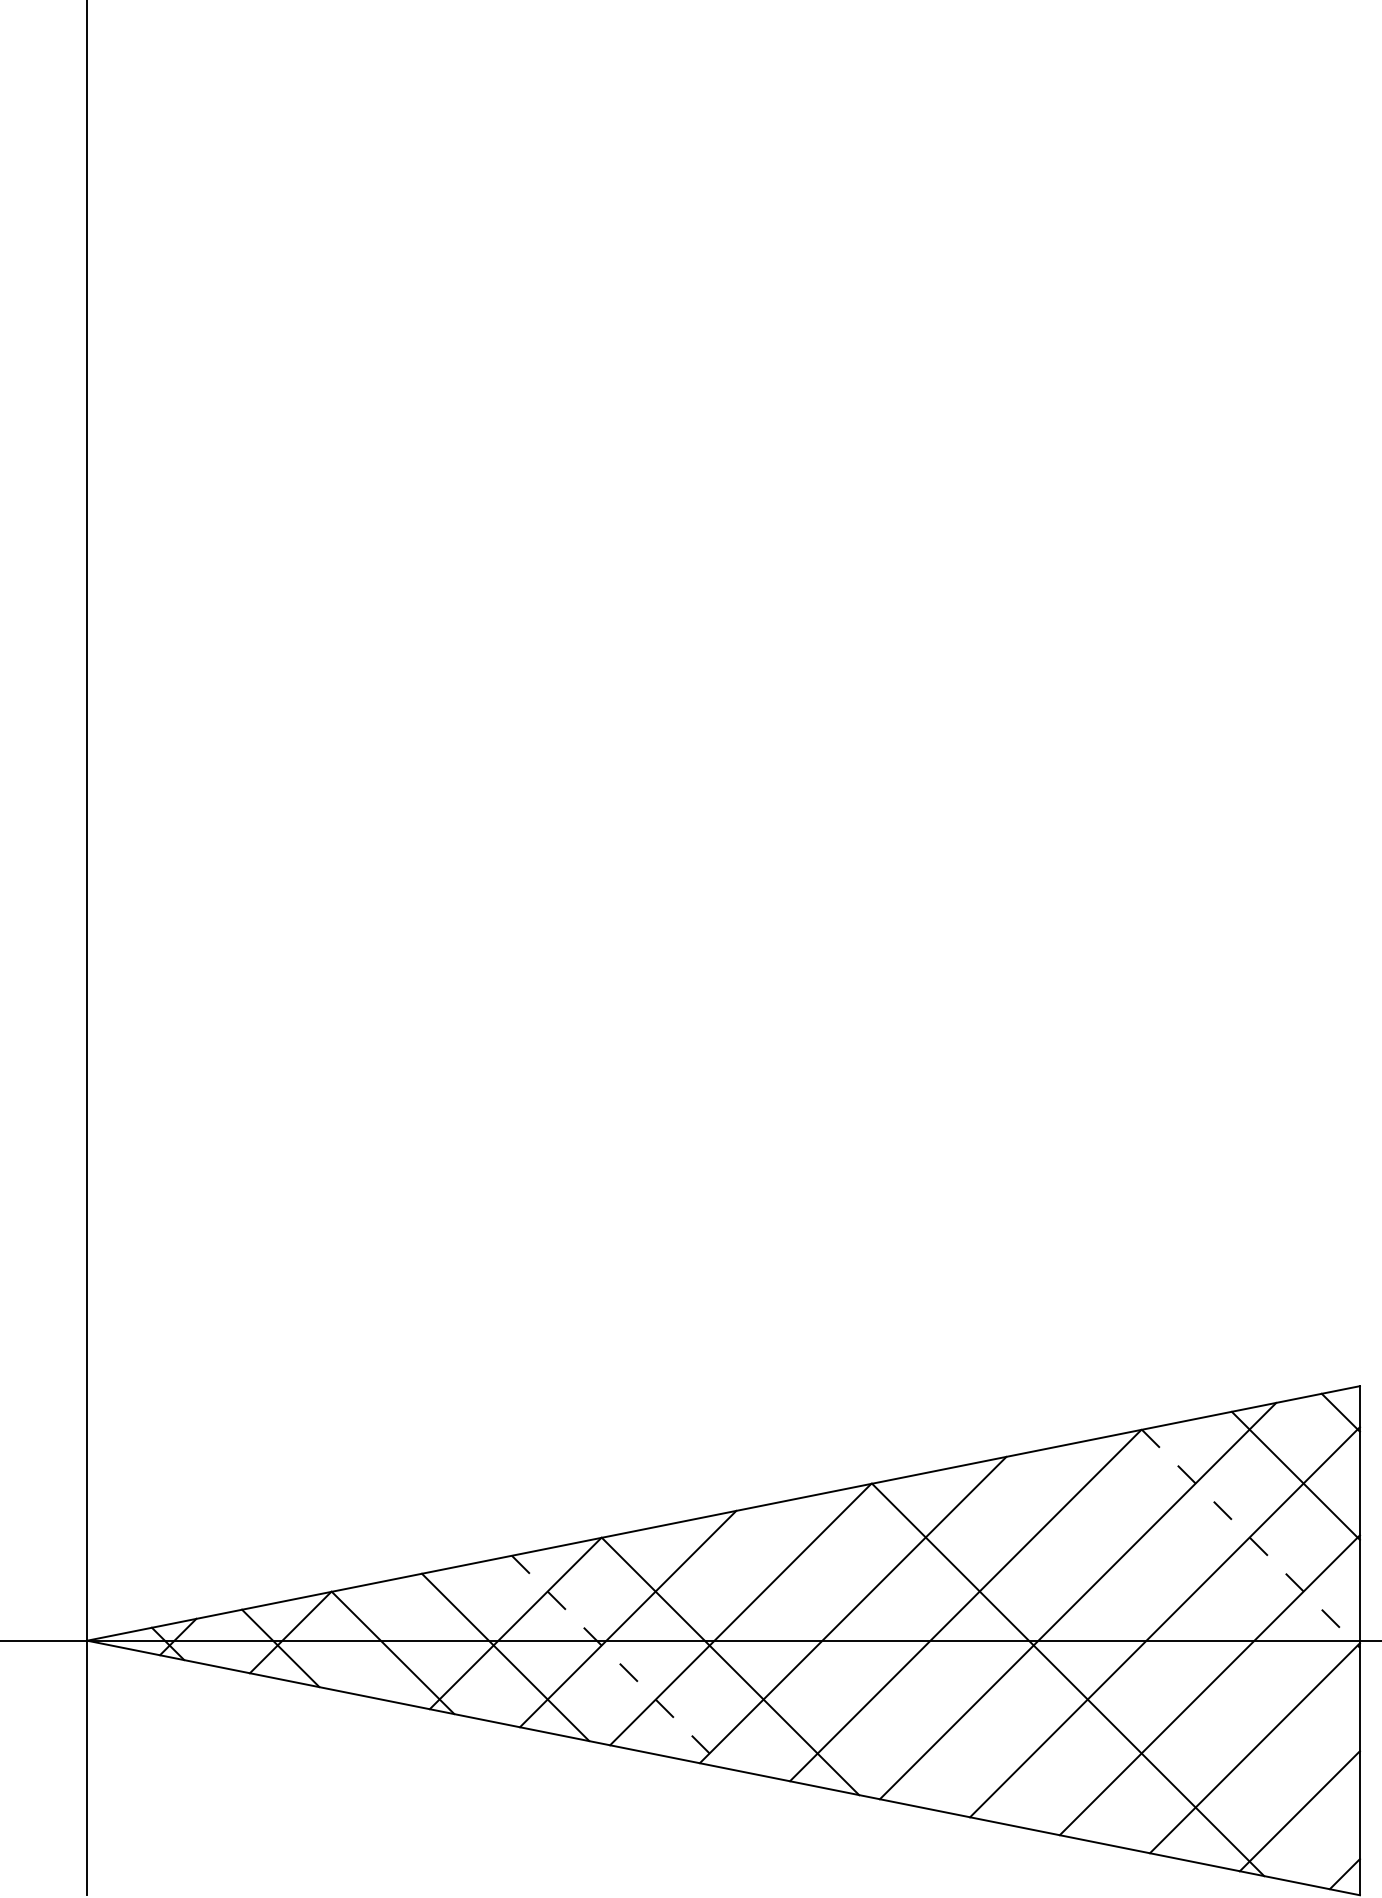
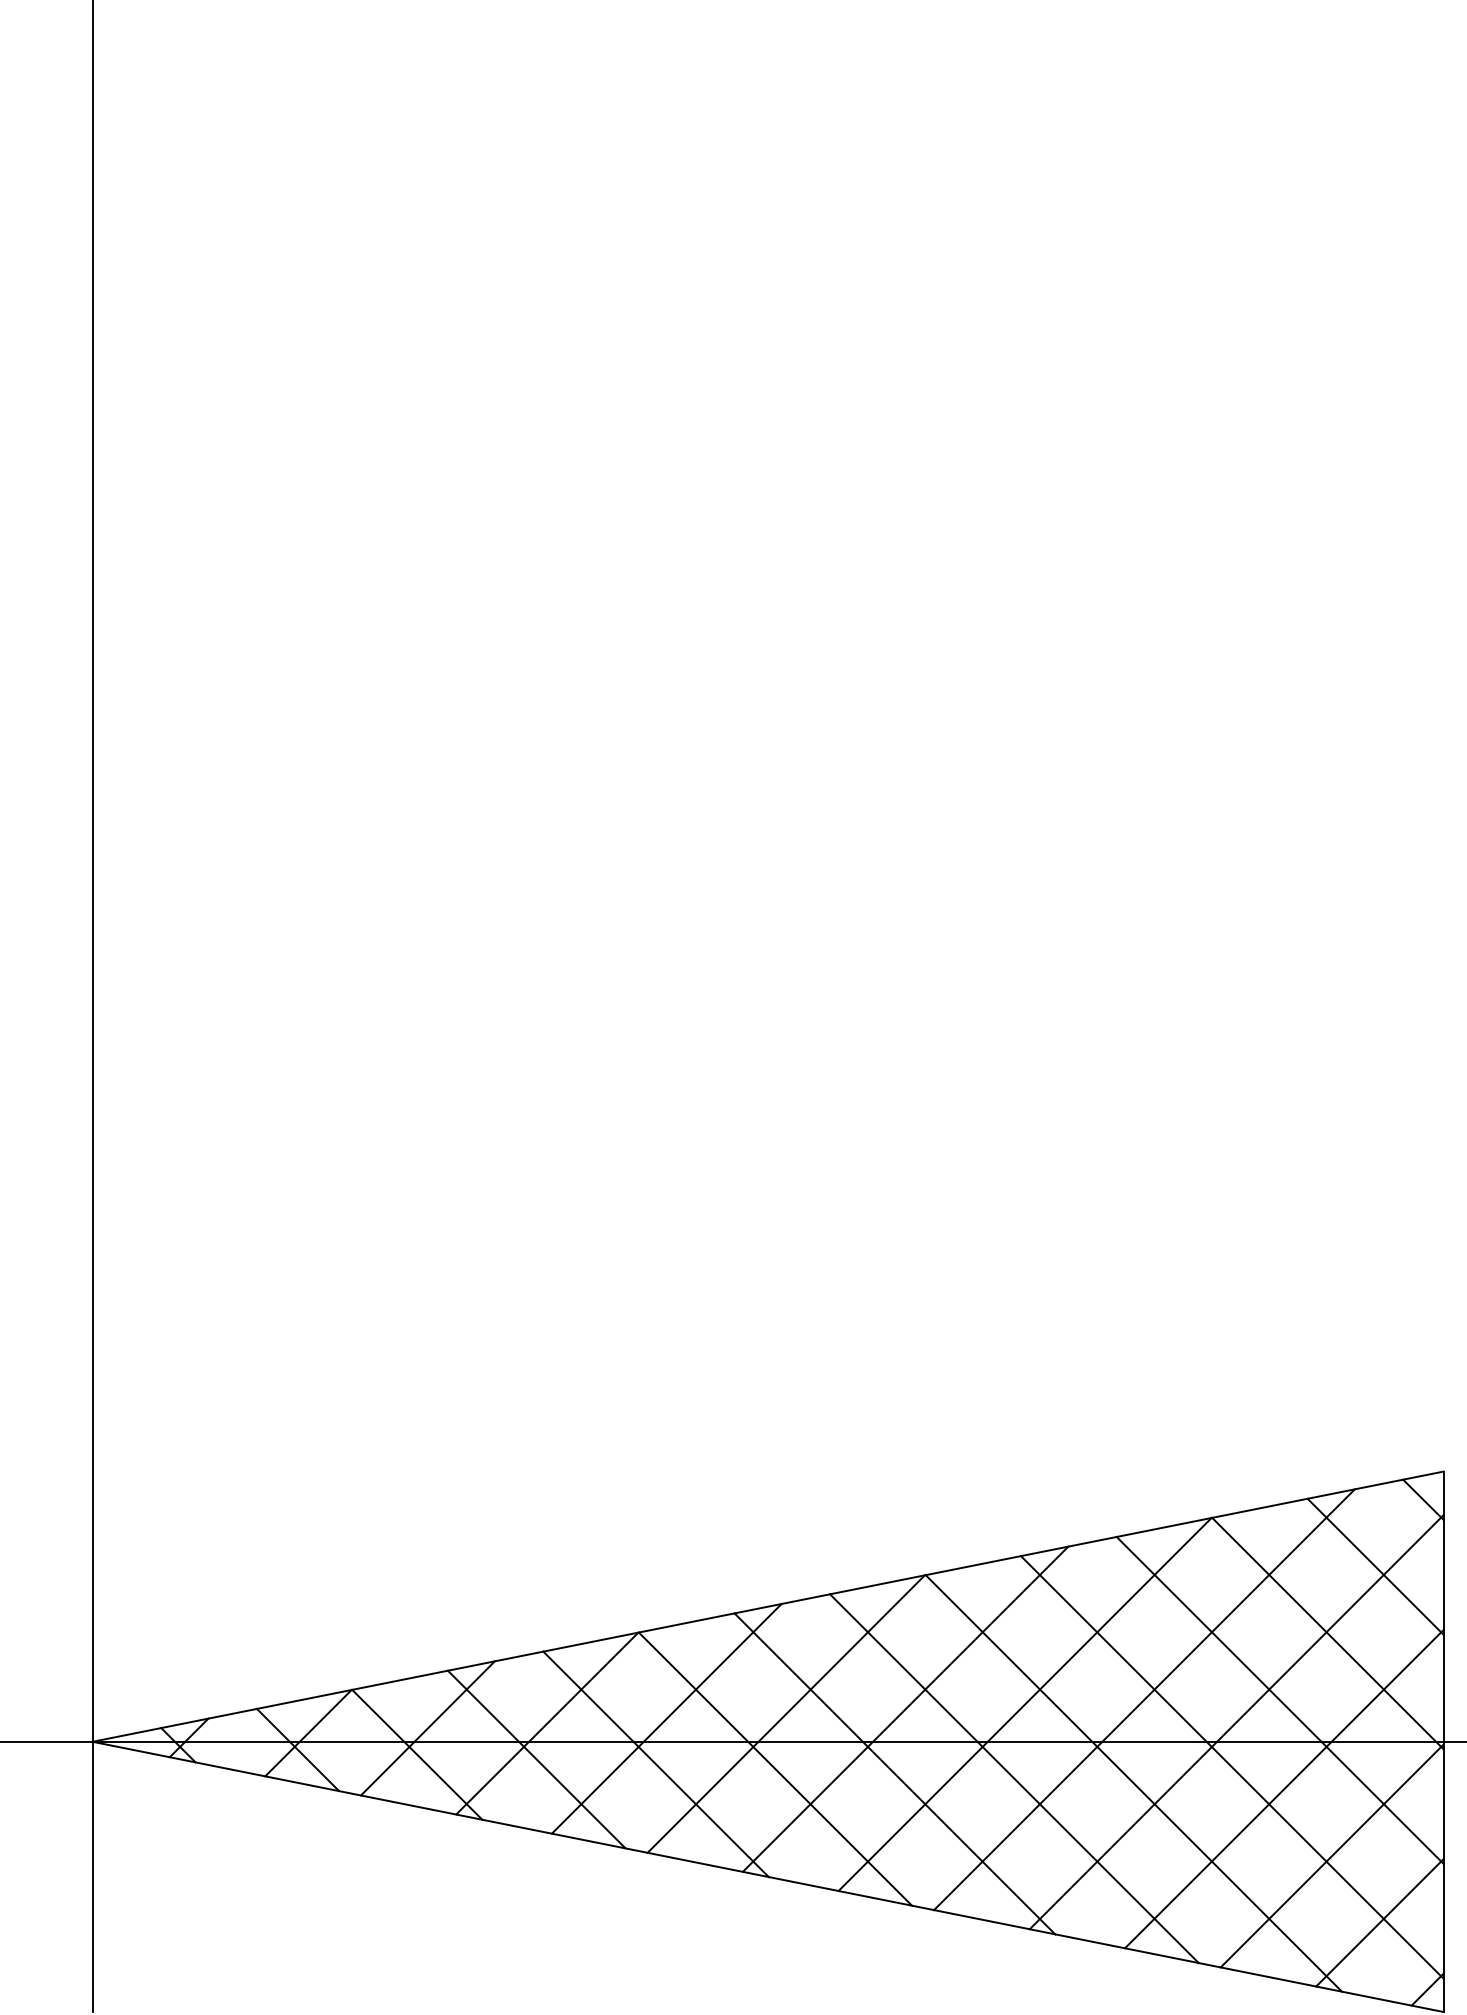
line: (1250, 1538) -> (1327, 1633), dashed -> solid
line: (1205, 1600) -> (1279, 1699), added
line: (402, 1628) -> (427, 1728), added
line: (618, 1662) -> (656, 1764), dashed -> solid
line: (1161, 1664) -> (1232, 1767), added
line: (842, 1670) -> (894, 1773), added
line: (954, 1675) -> (1013, 1778), added

